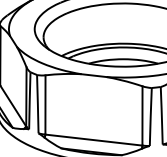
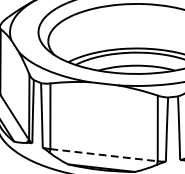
line: (93, 140) -> (103, 155), solid -> dashed

